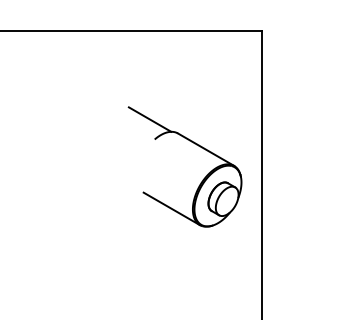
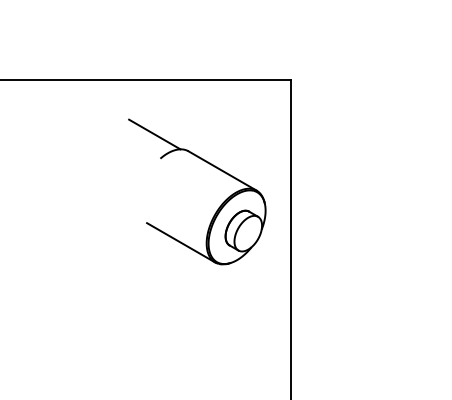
part: (202, 179) -> (218, 207), moved

